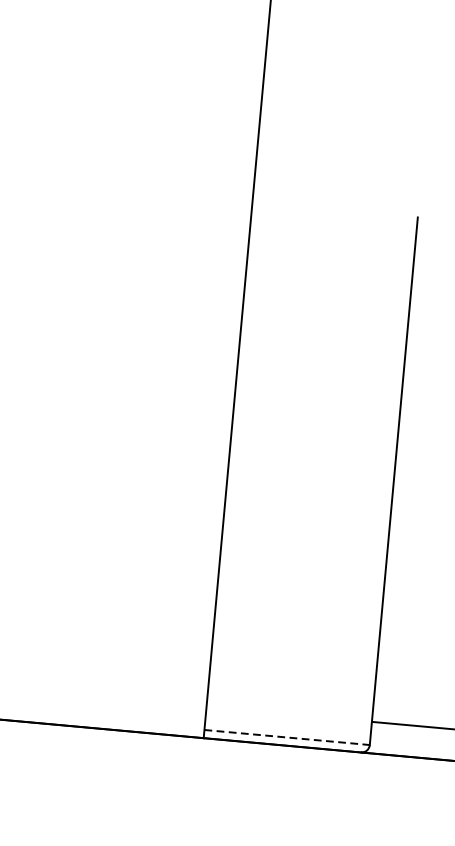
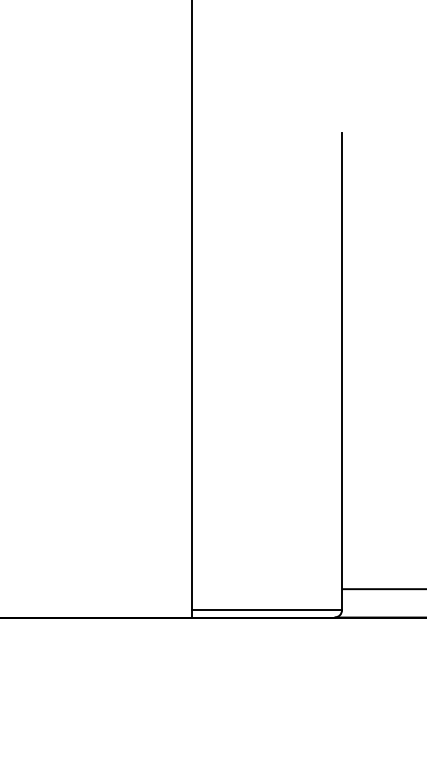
line: (287, 737) -> (267, 610), dashed -> solid

